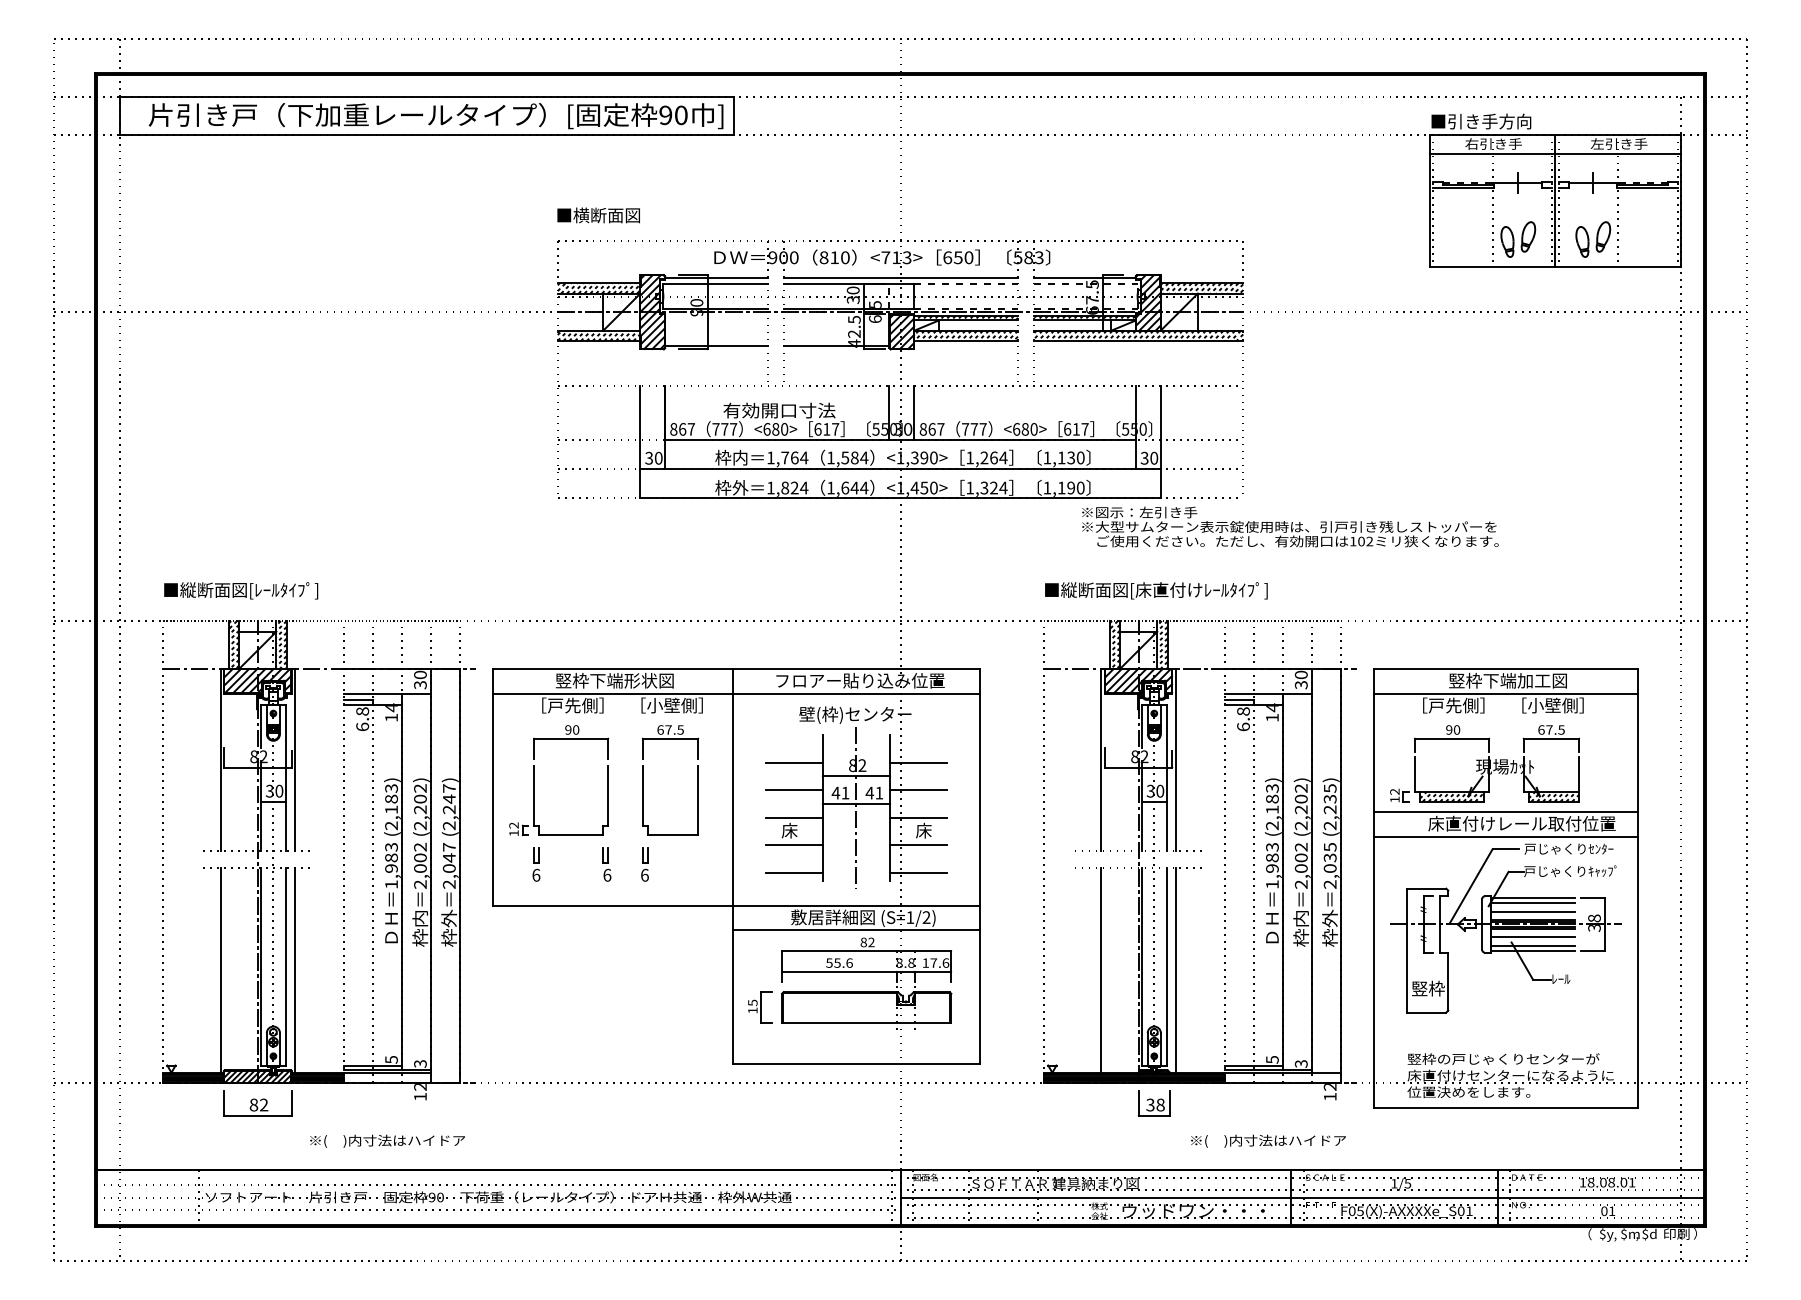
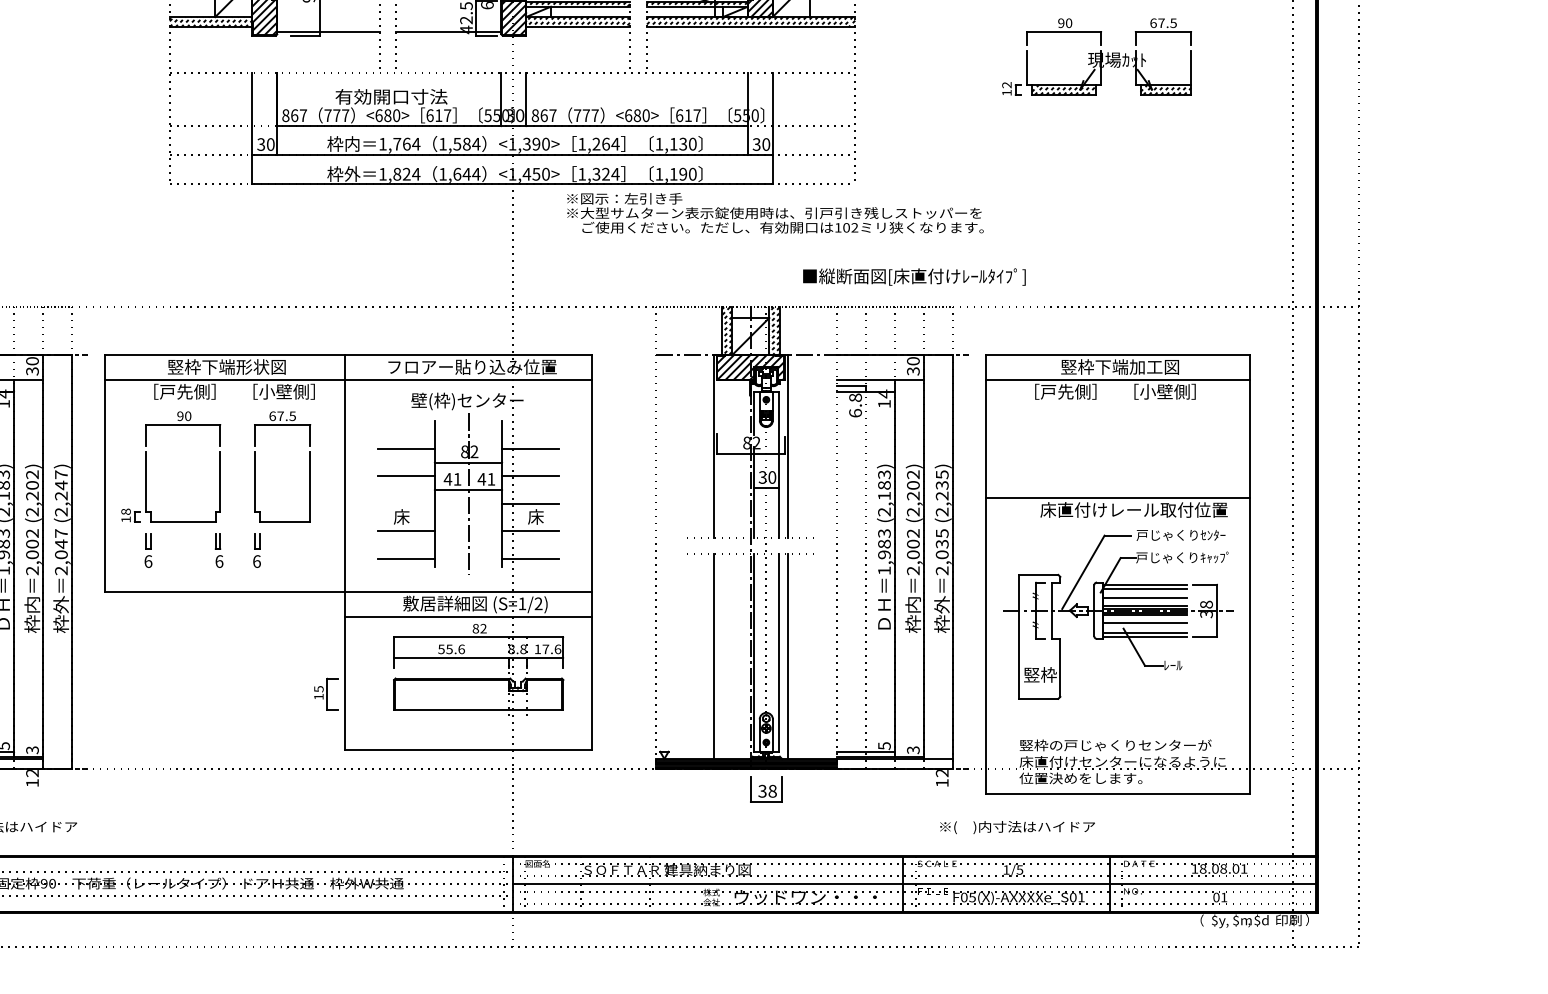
text: (1290, 526) -> (775, 212), moved
text: (1156, 590) -> (914, 276), moved
part: (1484, 763) -> (1096, 56), moved
line: (793, 817) -> (405, 503), removed
text: (513, 825) -> (125, 511), 12 -> 18
line: (1505, 836) -> (1117, 522), removed
part: (760, 1007) -> (326, 693), moved
text: (1268, 1140) -> (1017, 826), moved

